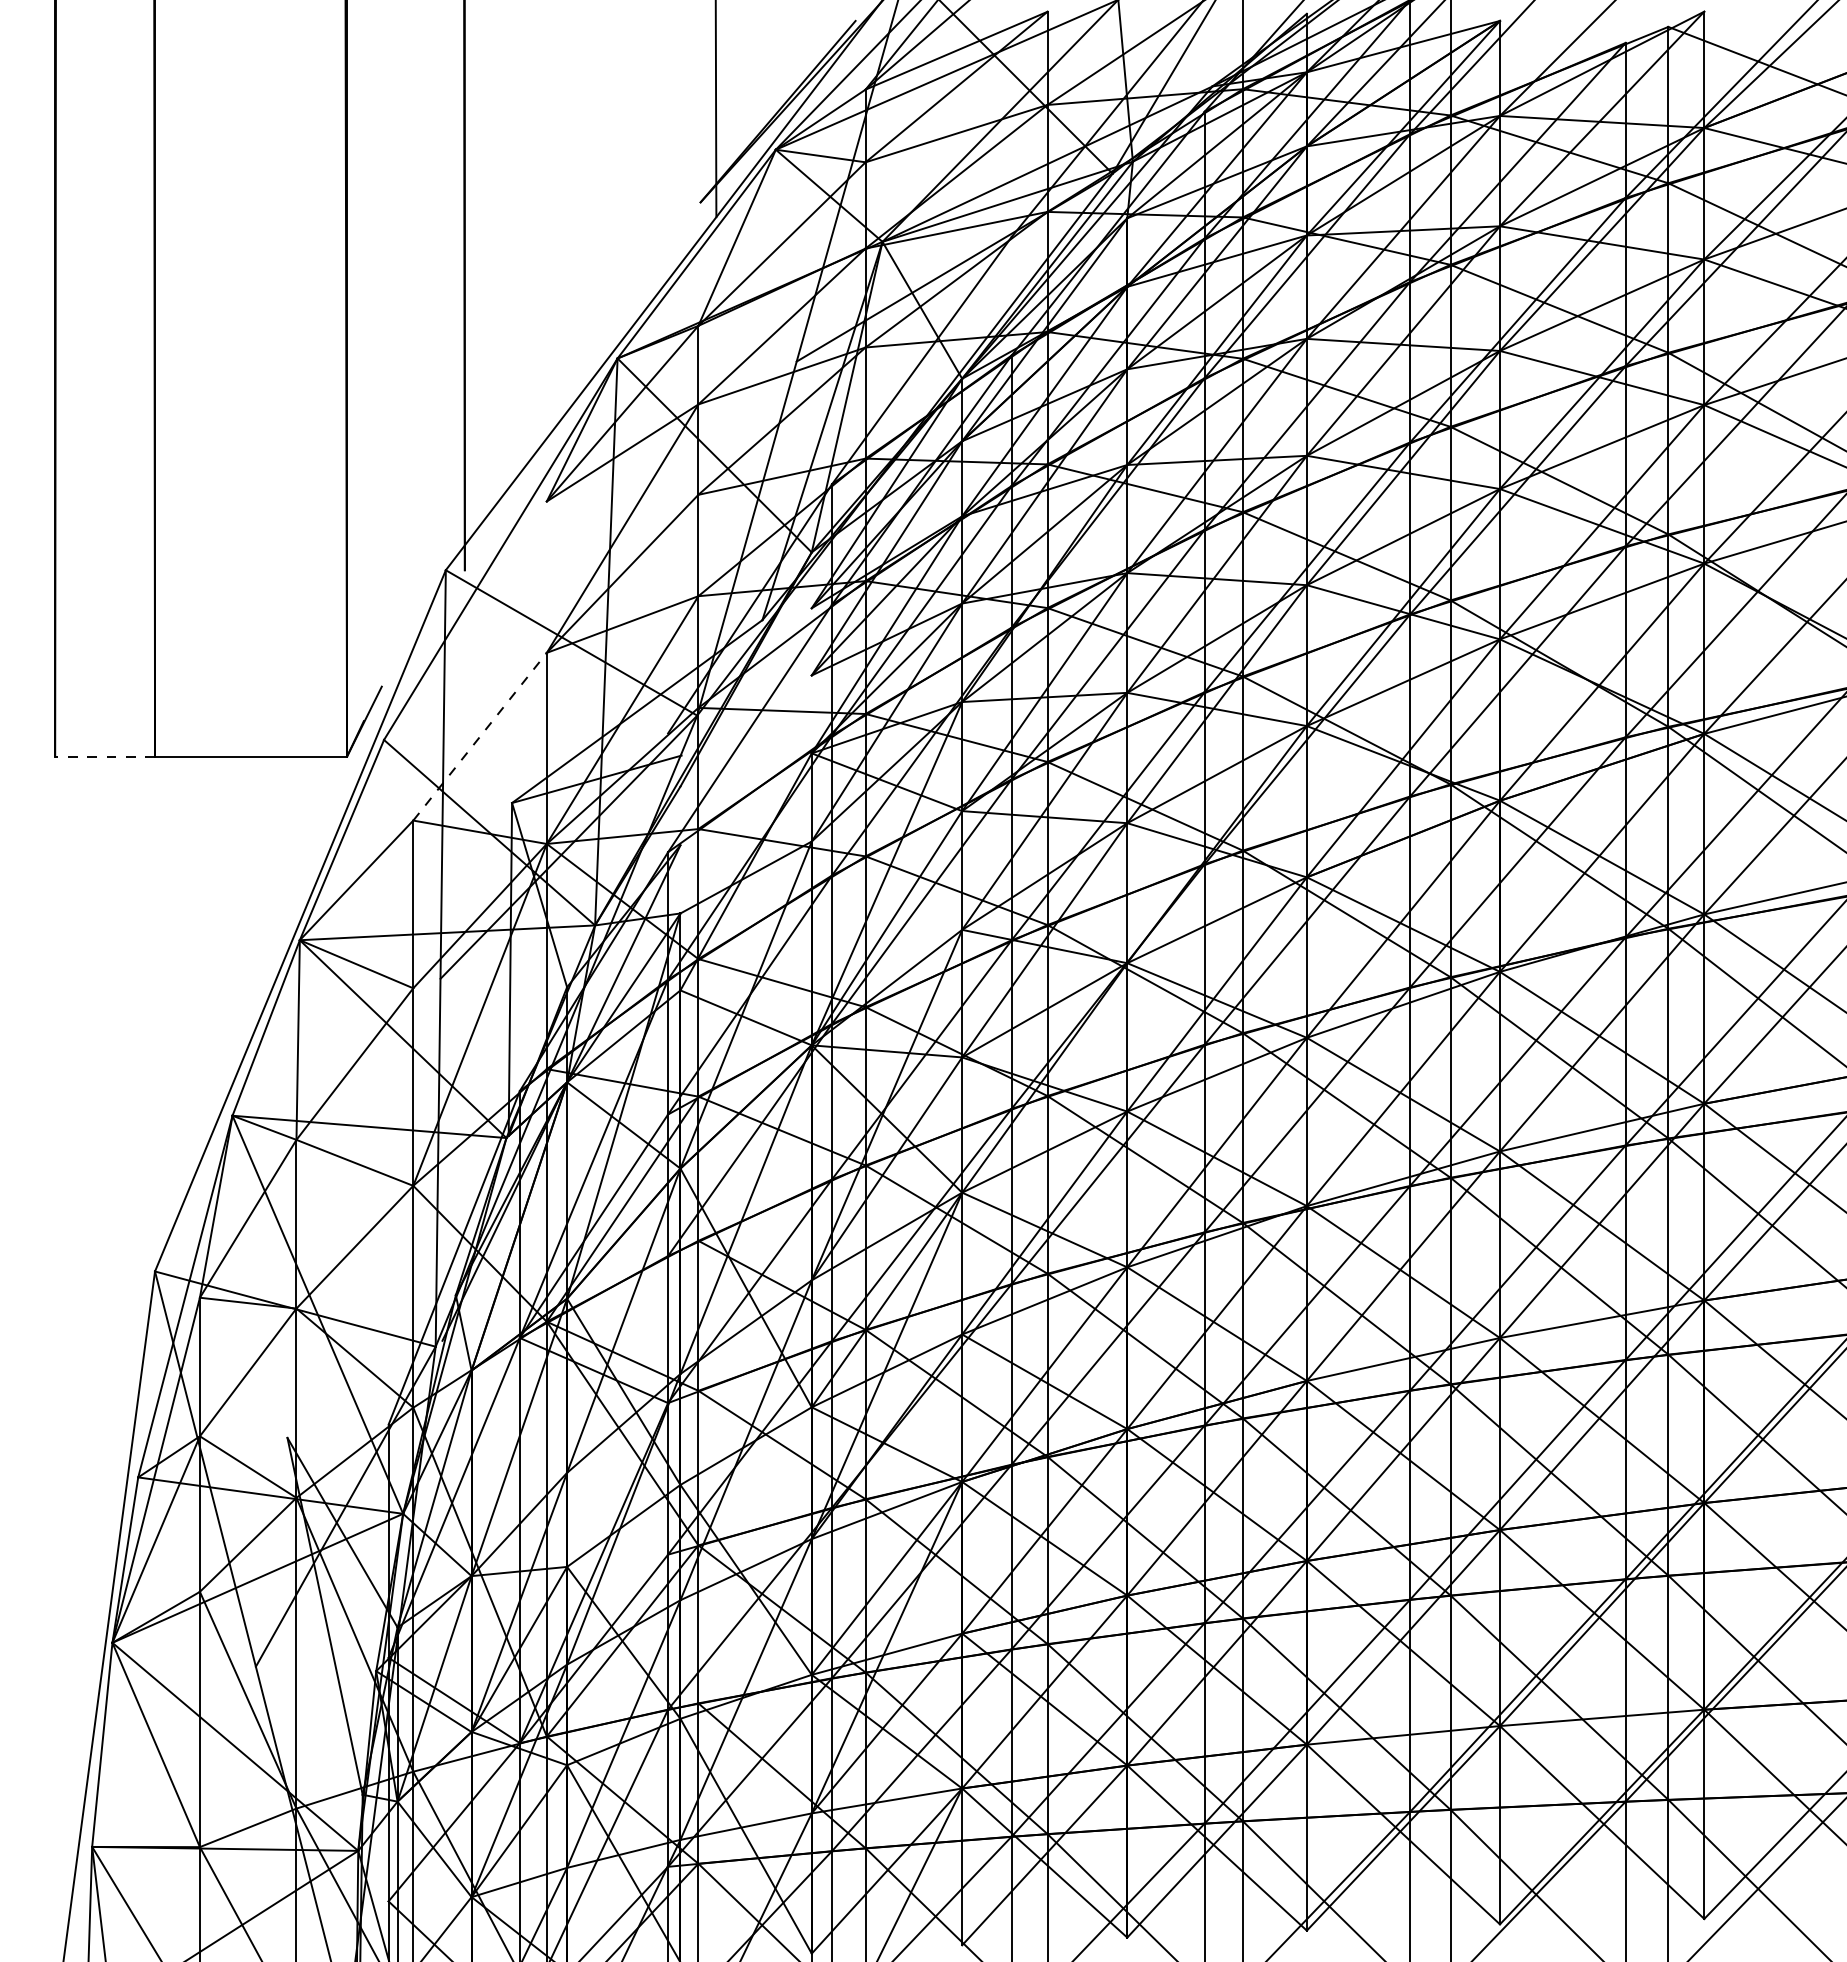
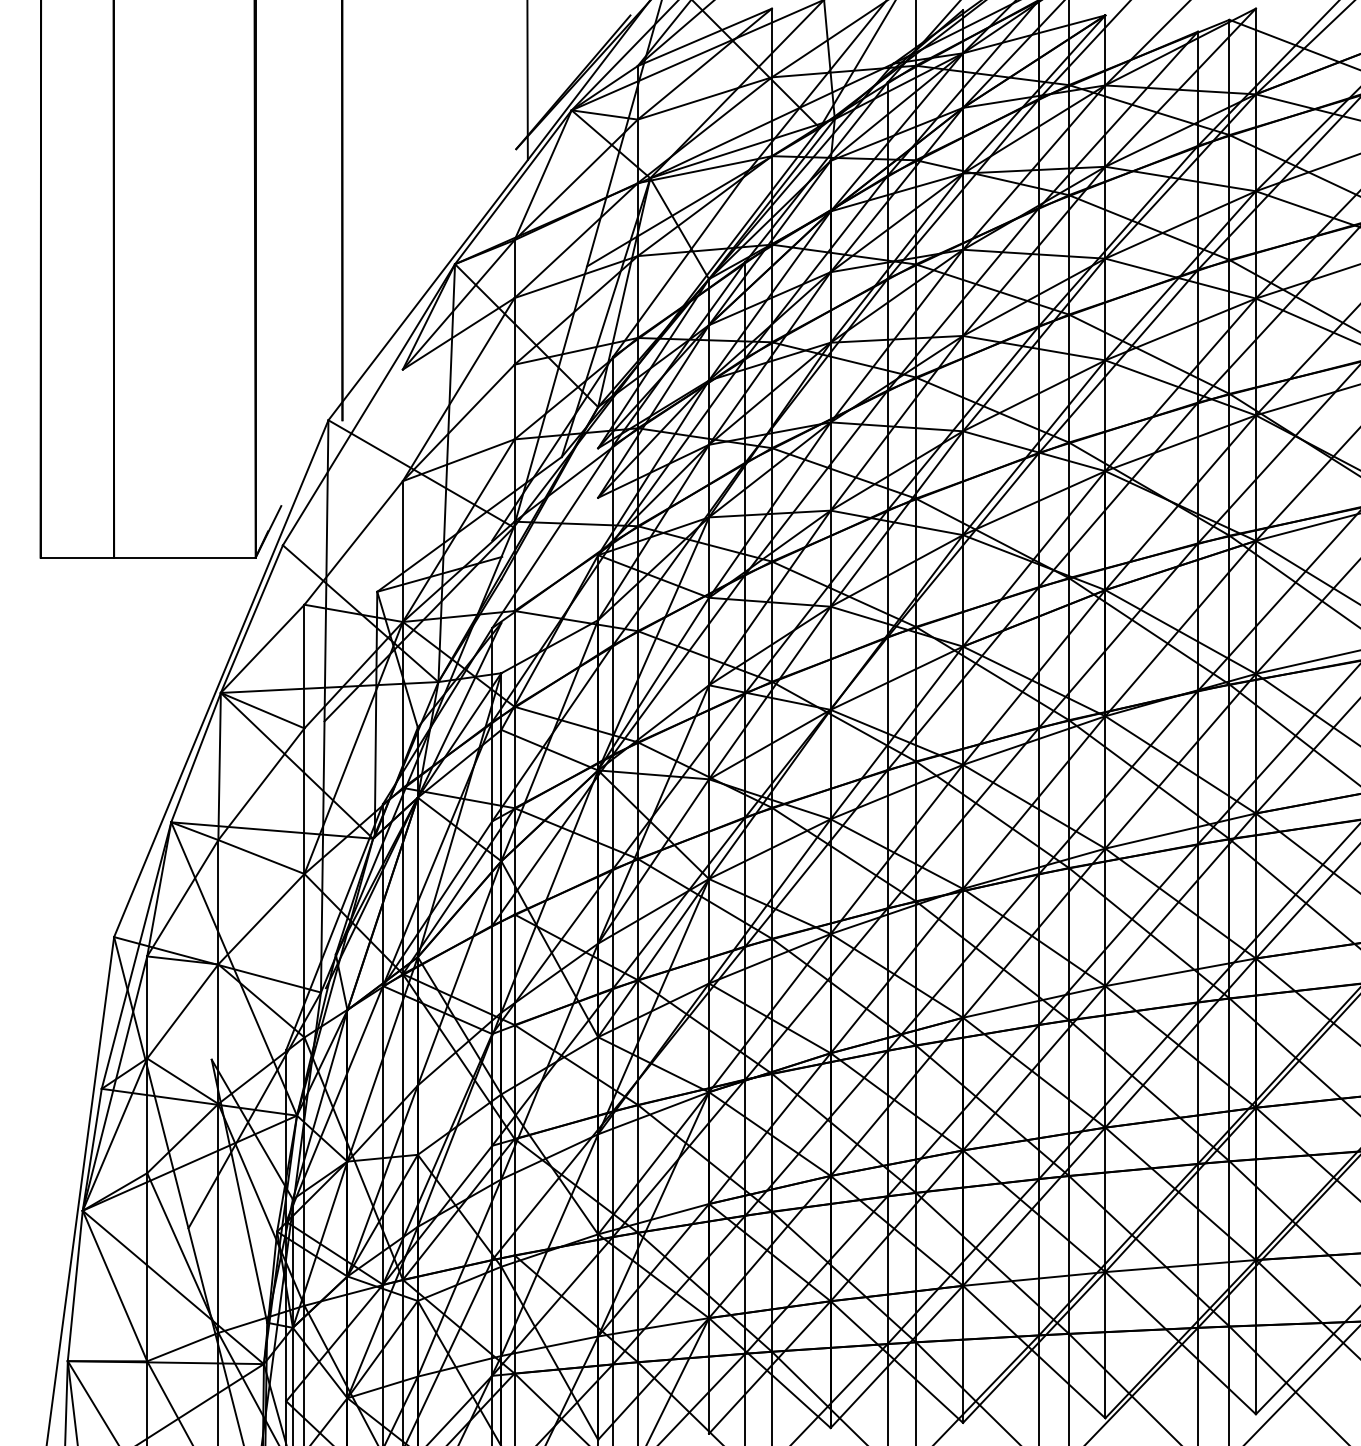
line: (480, 736) -> (354, 542), dashed -> solid
line: (105, 756) -> (77, 557), dashed -> solid

